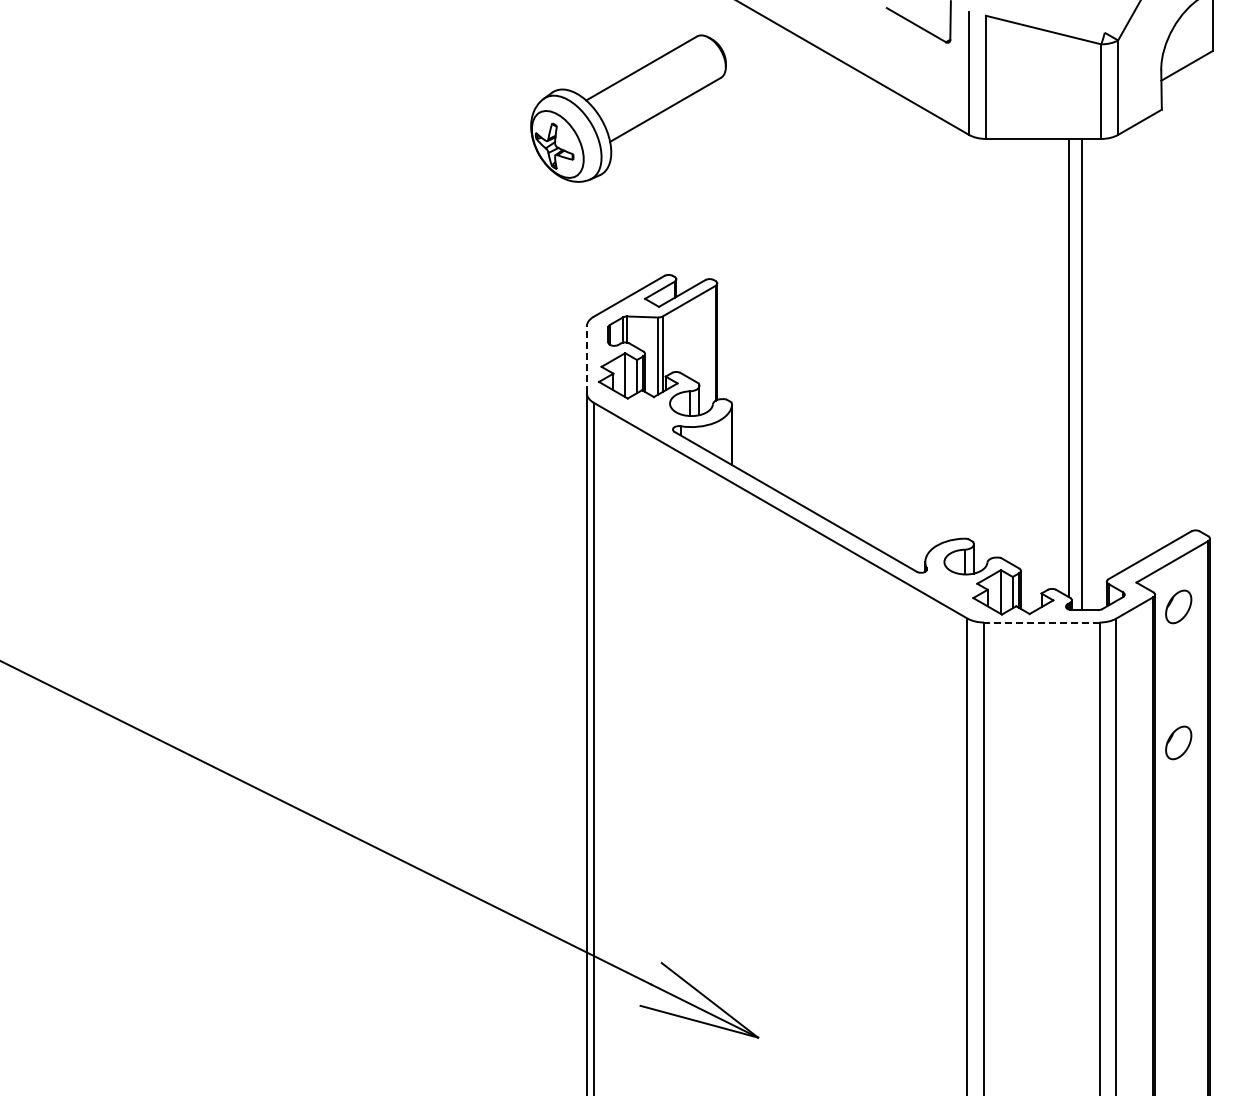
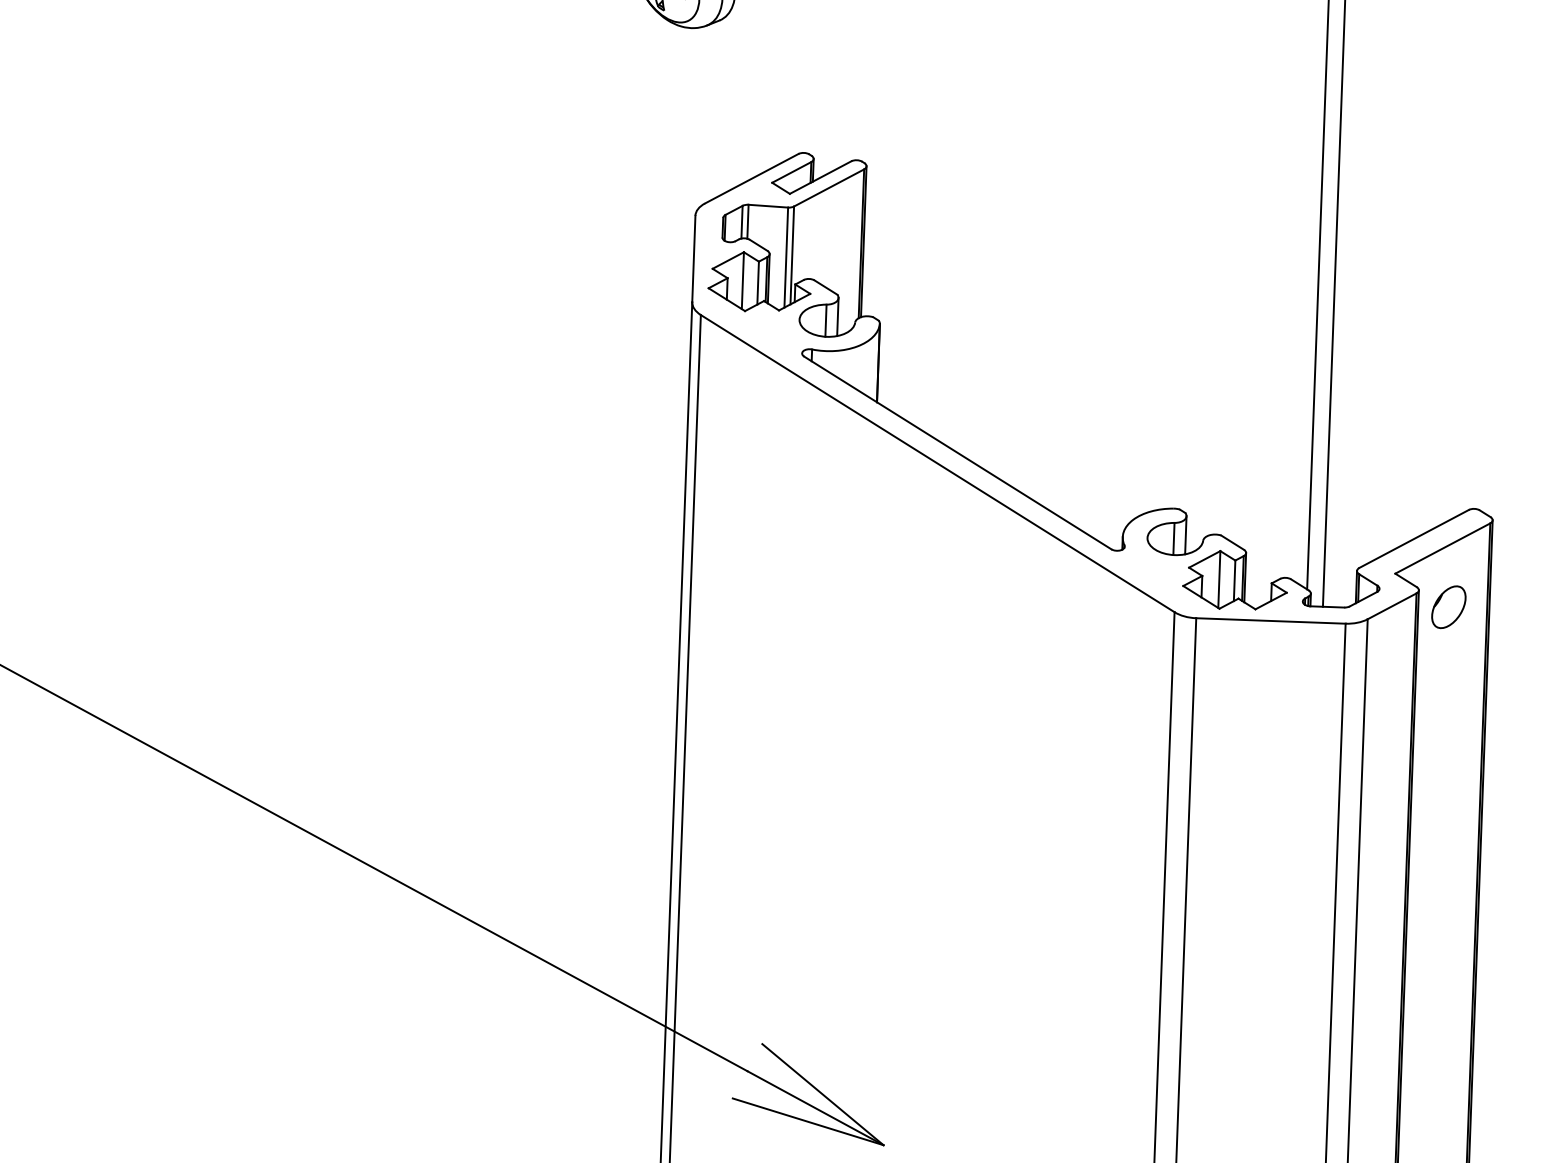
line: (586, 359) -> (693, 258), dashed -> solid
line: (1041, 622) -> (1270, 620), dashed -> solid
part: (1178, 742) -> (1442, 782), removed

